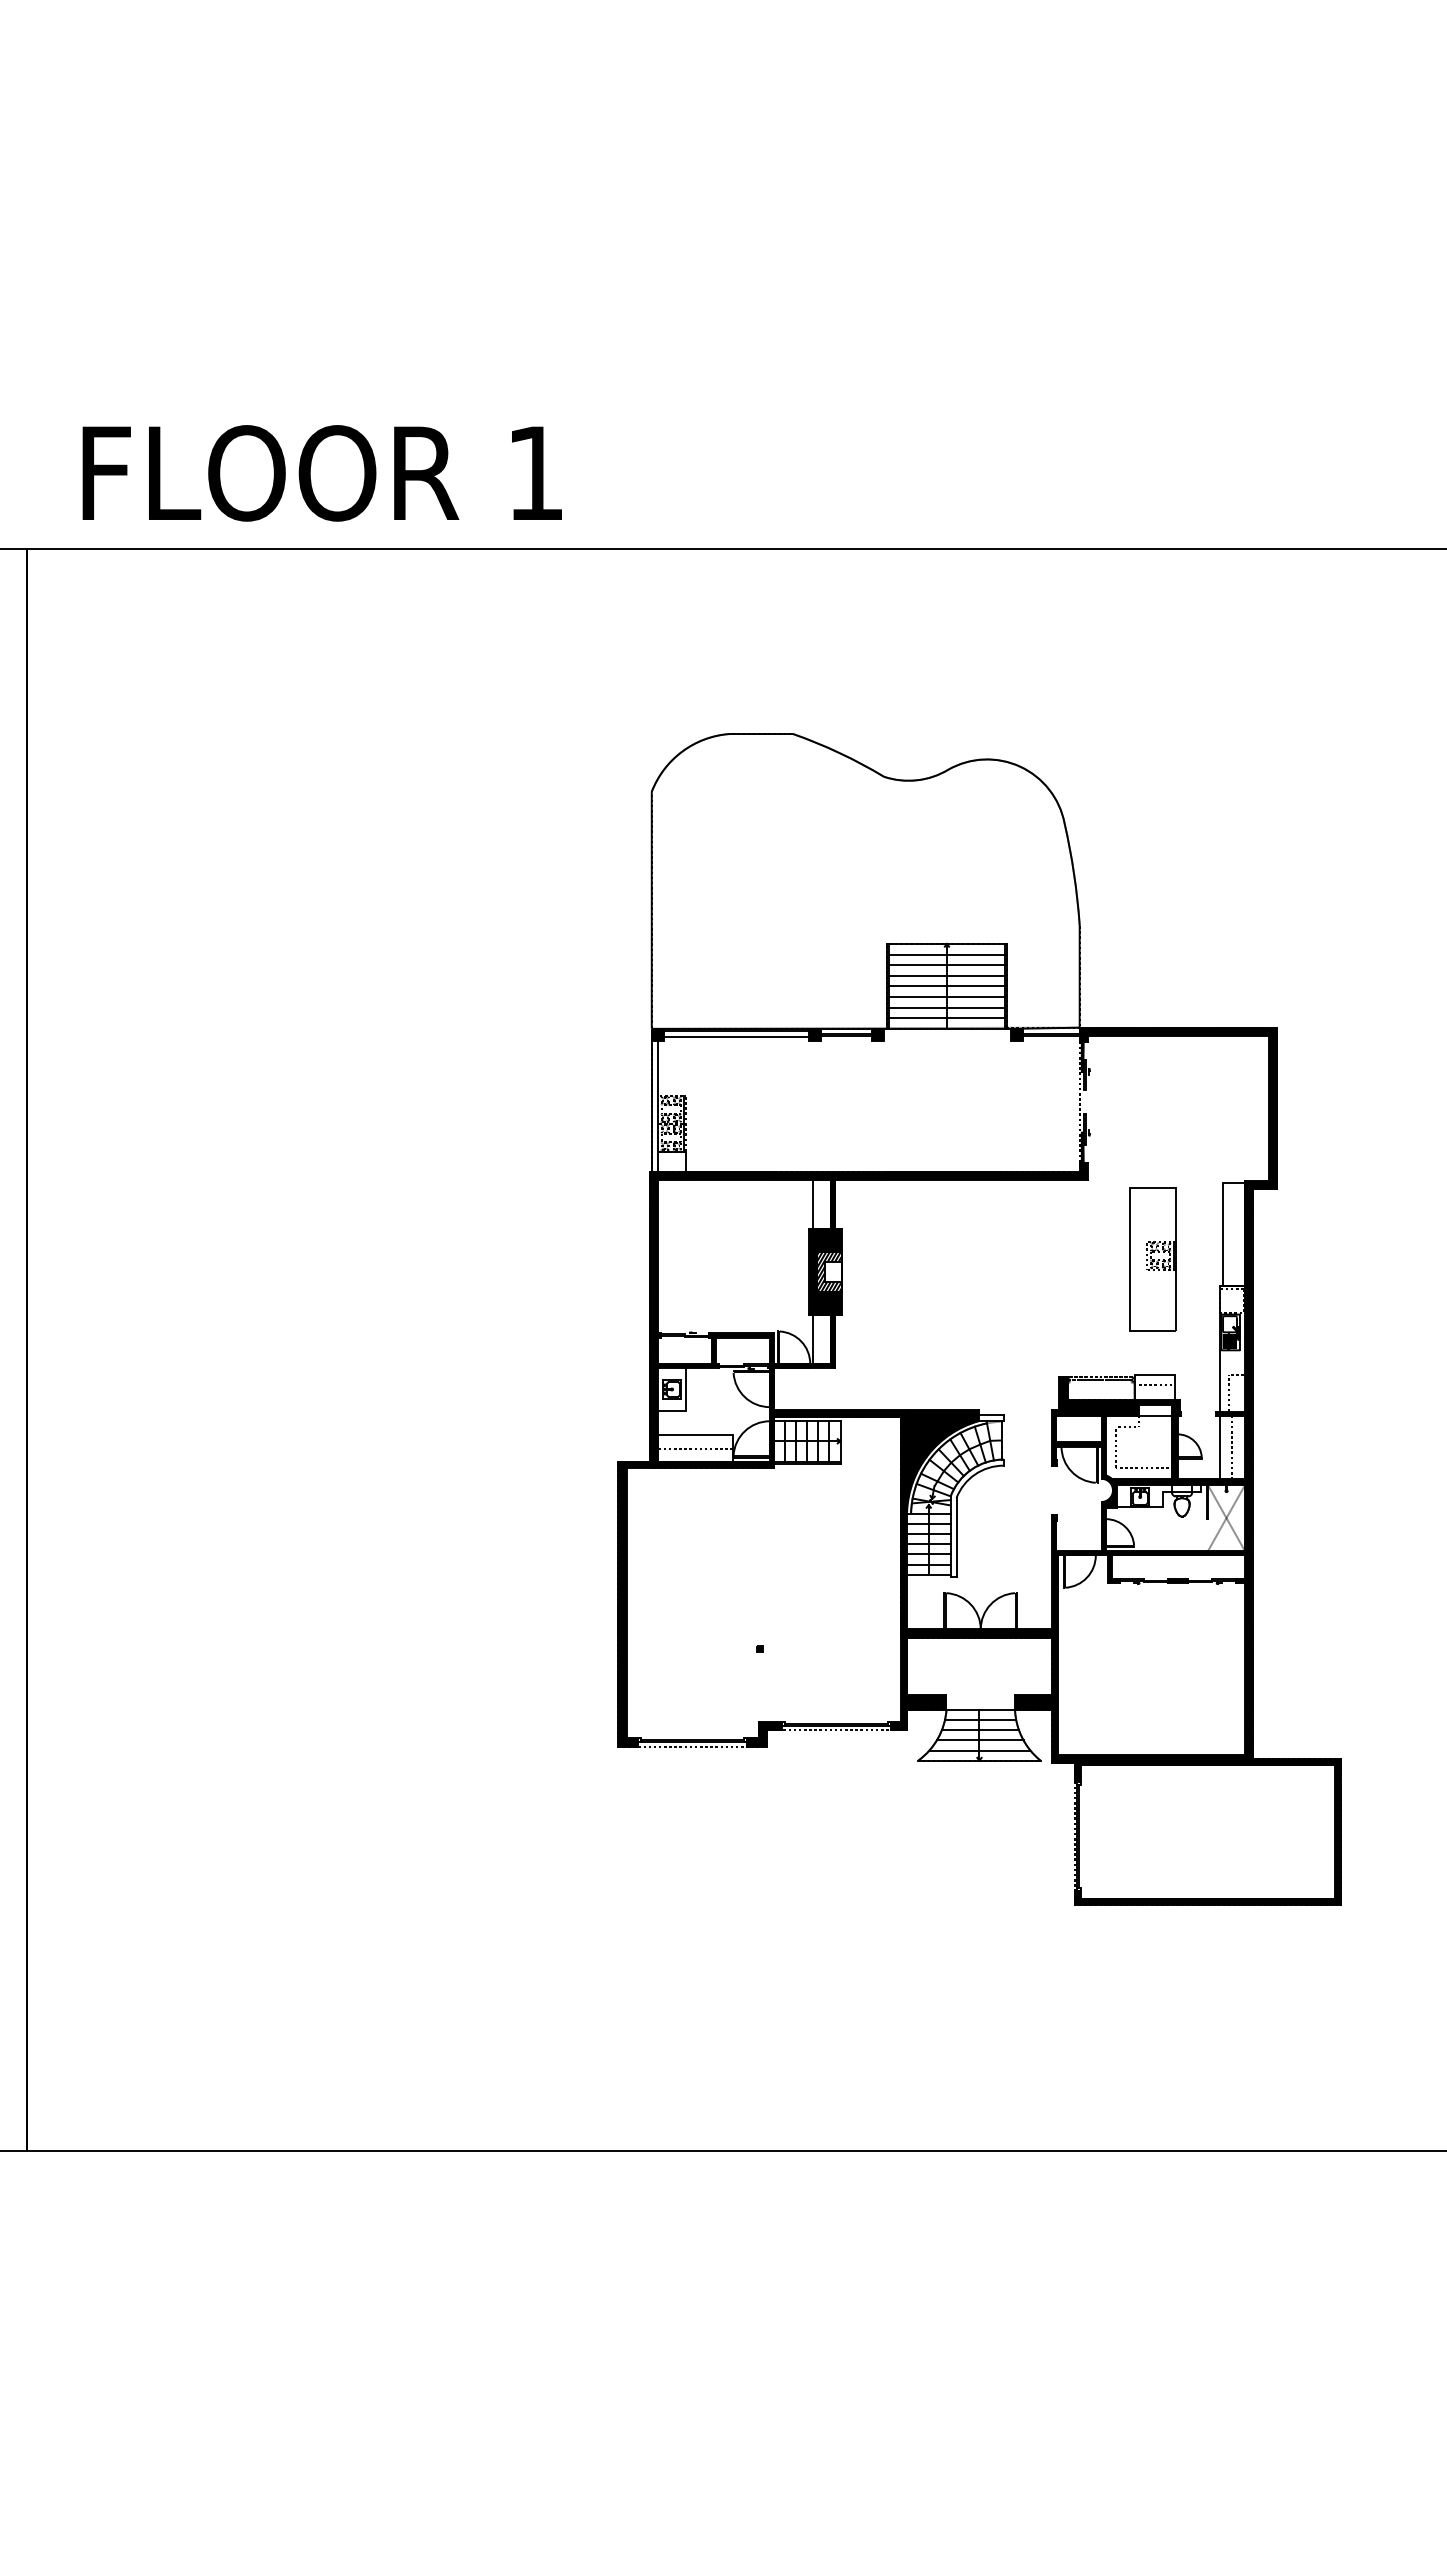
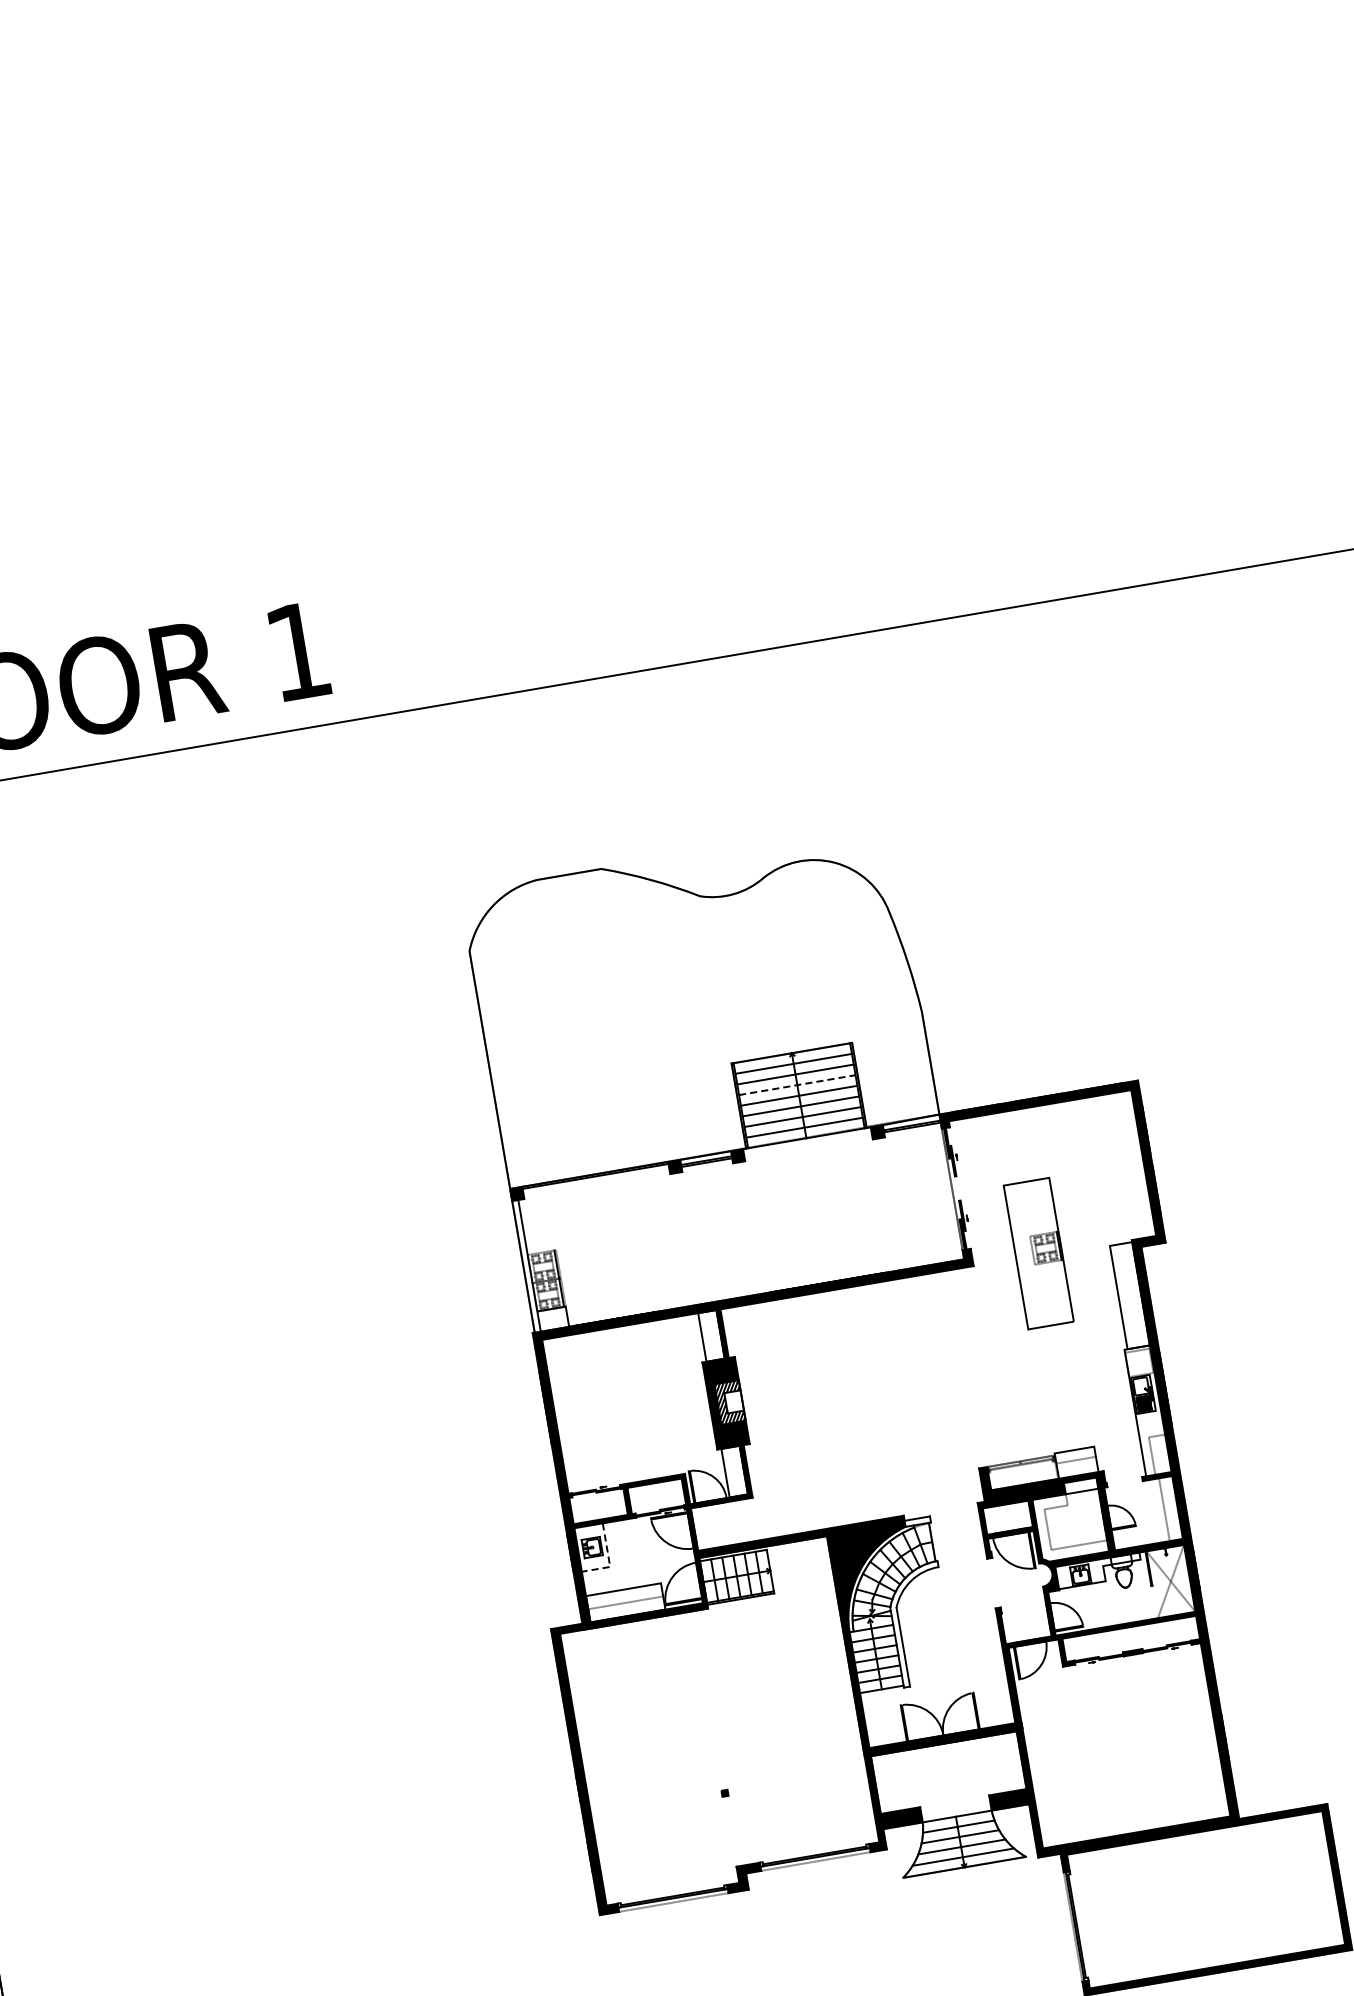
line: (947, 975) -> (797, 1084), solid -> dashed
line: (736, 1036) -> (596, 1182), removed
part: (1152, 1259) -> (1038, 1253), moved
line: (686, 1404) -> (609, 1560), solid -> dashed
line: (1219, 1447) -> (1151, 1511), removed

